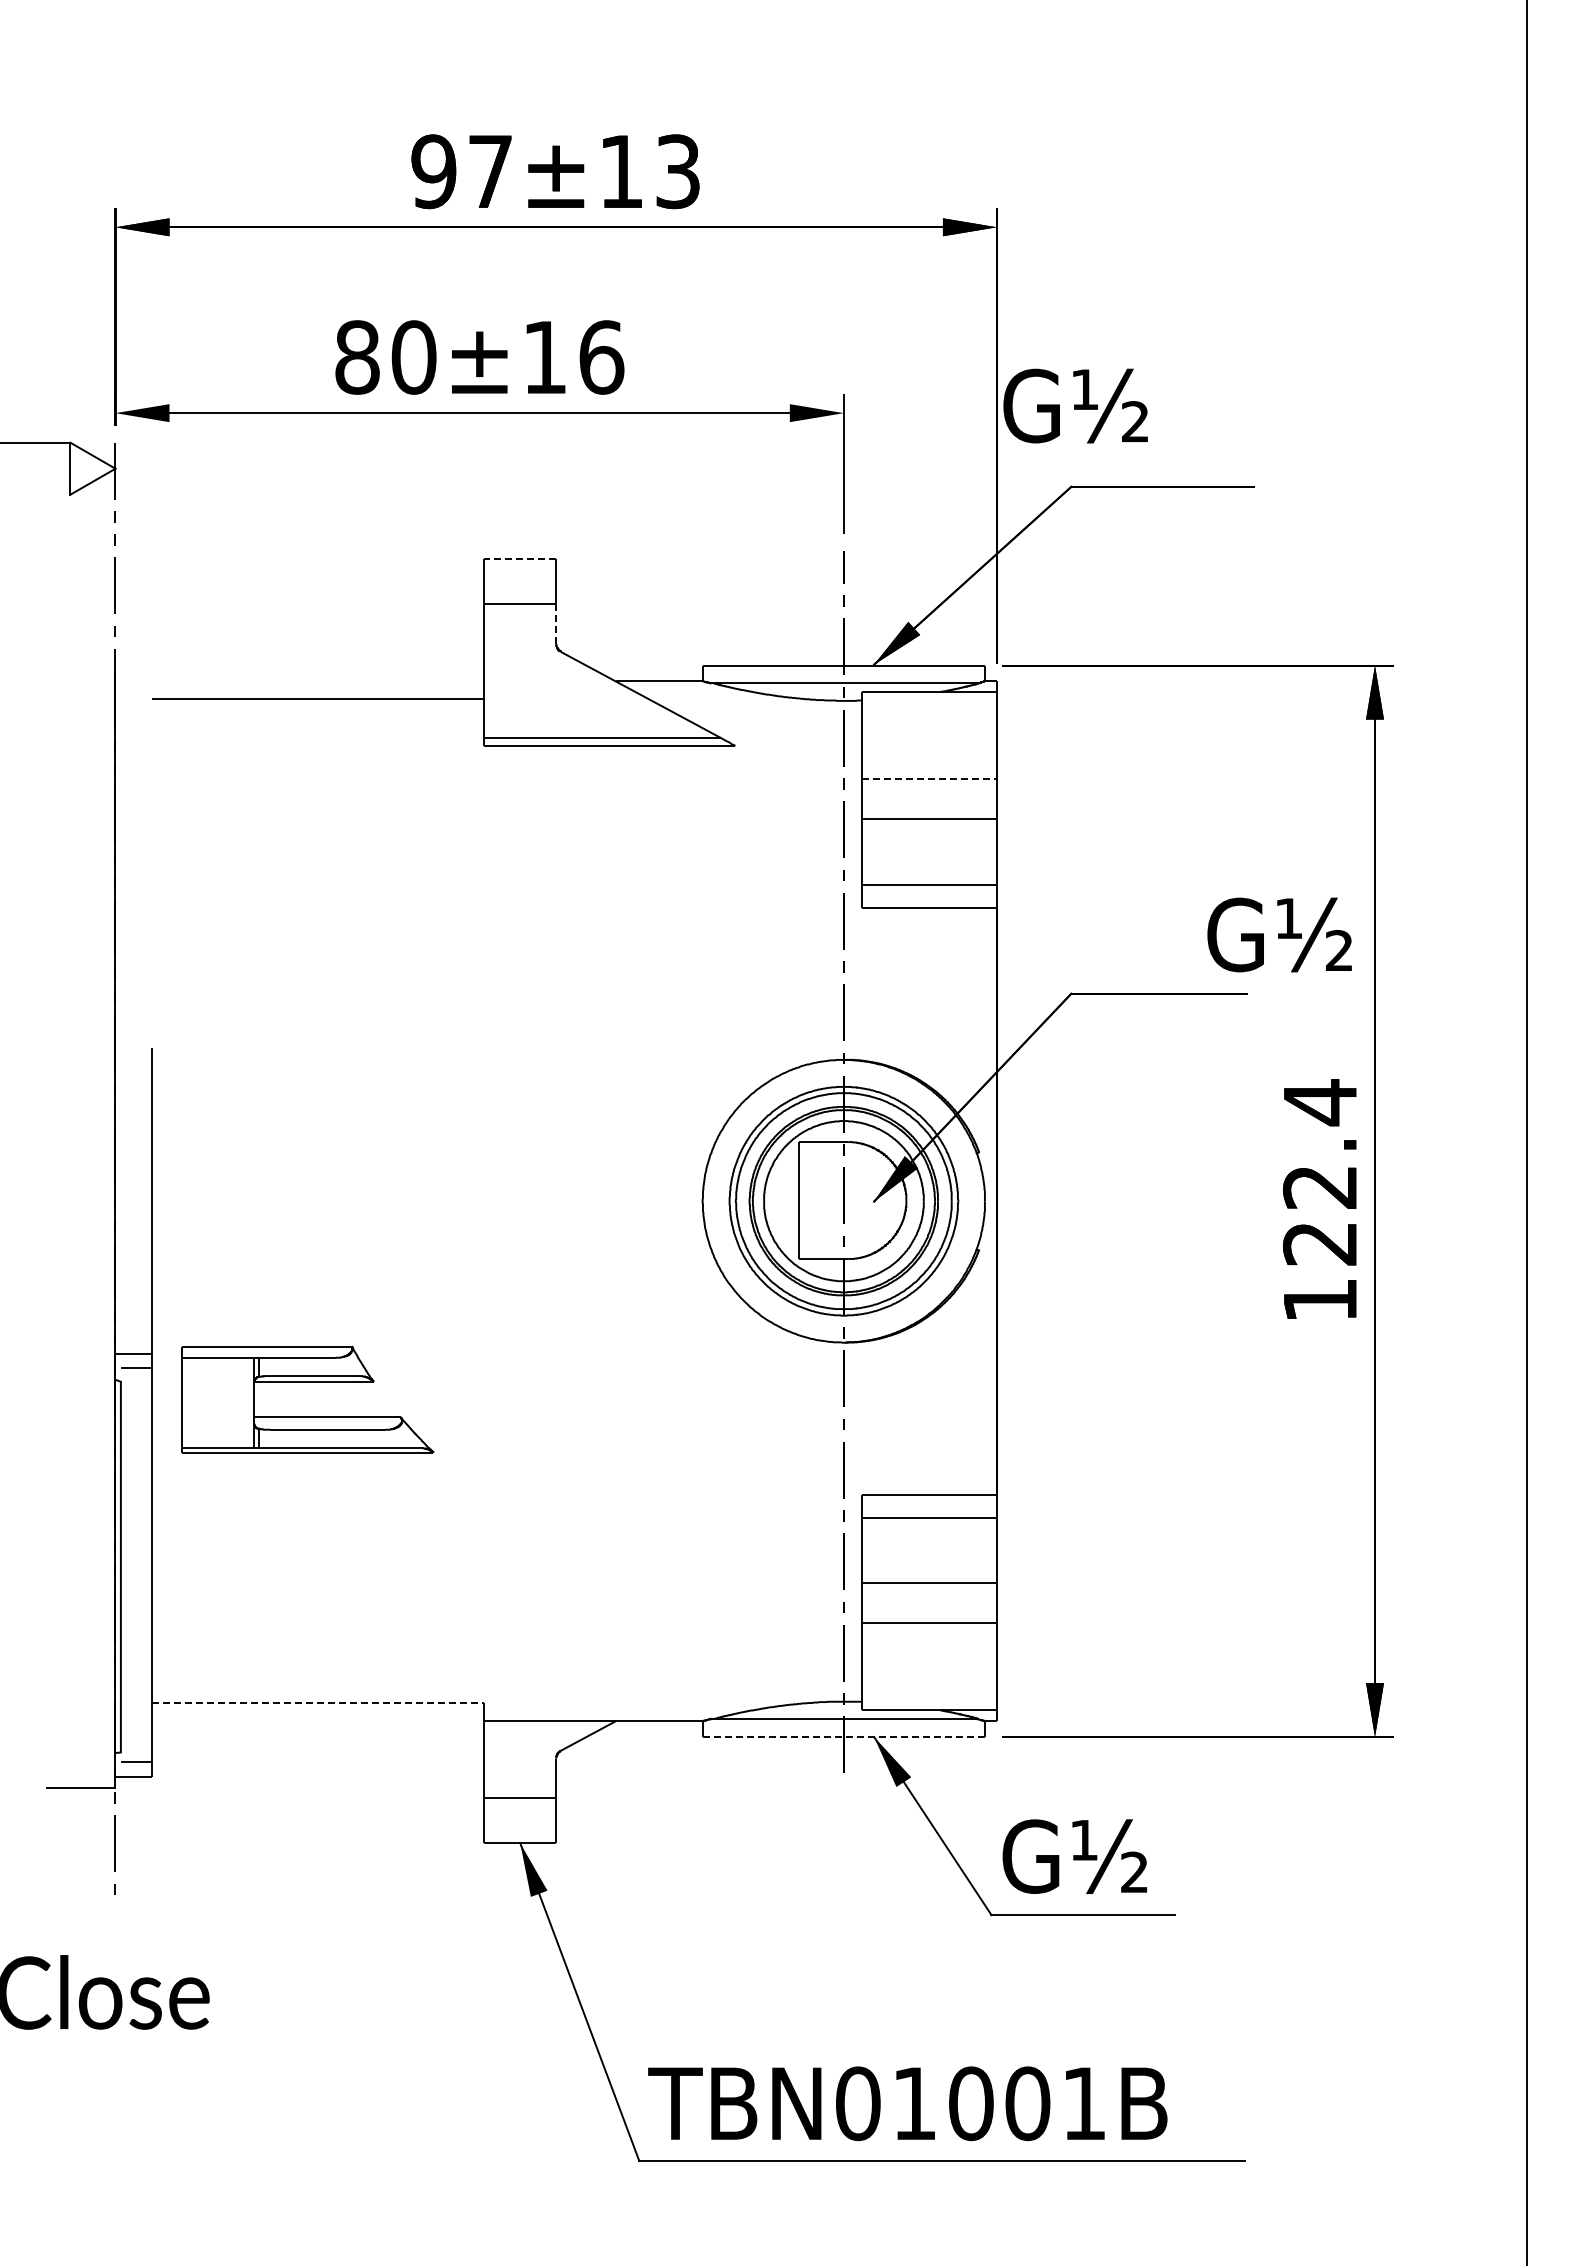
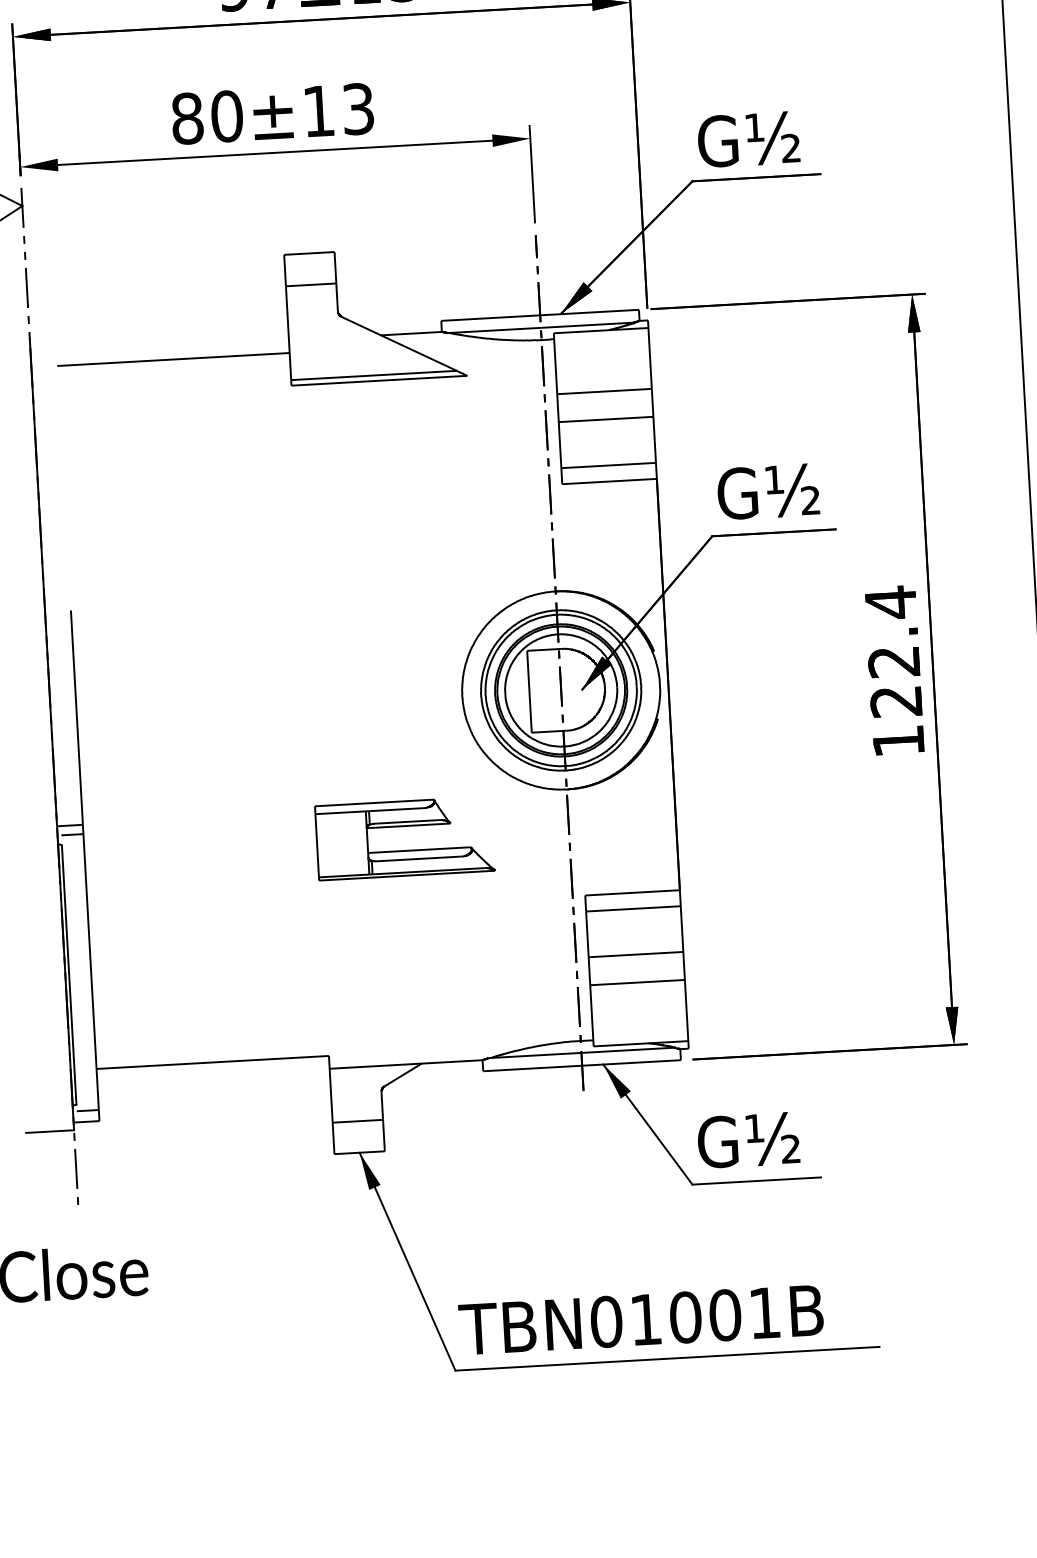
text: (601, 357) -> (358, 109), 80±16 -> 80±13
text: (1075, 405) -> (748, 139), moved
line: (520, 559) -> (309, 253), dashed -> solid
line: (556, 623) -> (337, 297), dashed -> solid
line: (929, 779) -> (604, 391), dashed -> solid
text: (1279, 934) -> (768, 491), moved
part: (307, 1382) -> (404, 826), moved
line: (318, 1703) -> (212, 1062), dashed -> solid
line: (844, 1737) -> (582, 1066), dashed -> solid

